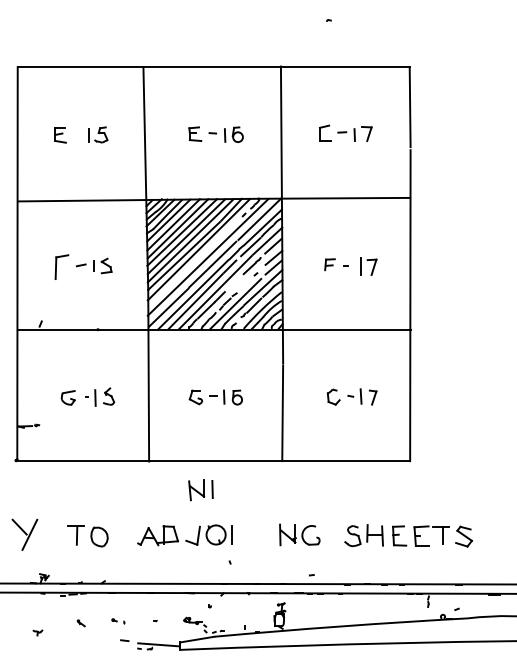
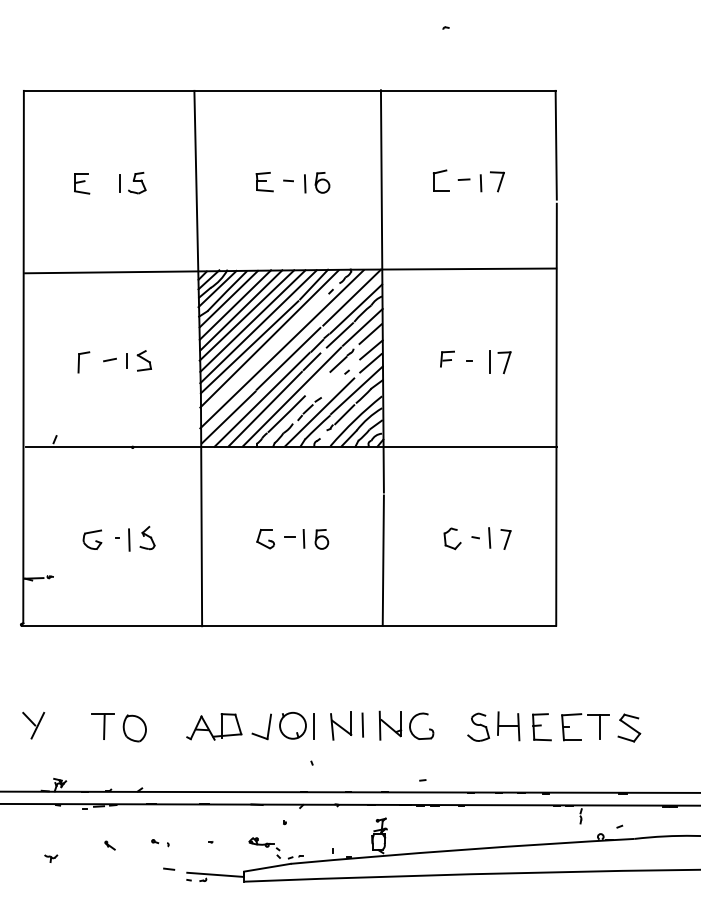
part: (61, 266) -> (83, 361), size x0.62
part: (200, 490) -> (346, 726), moved
part: (24, 534) -> (33, 725), size x0.62

